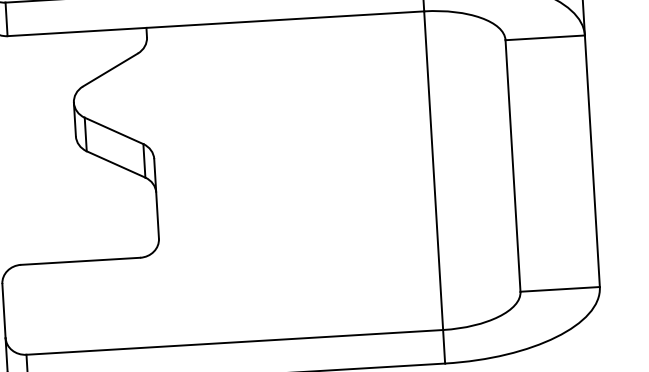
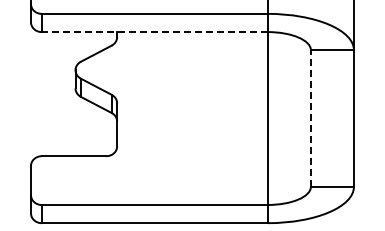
line: (215, 24) -> (154, 32), solid -> dashed
line: (512, 165) -> (310, 118), solid -> dashed

